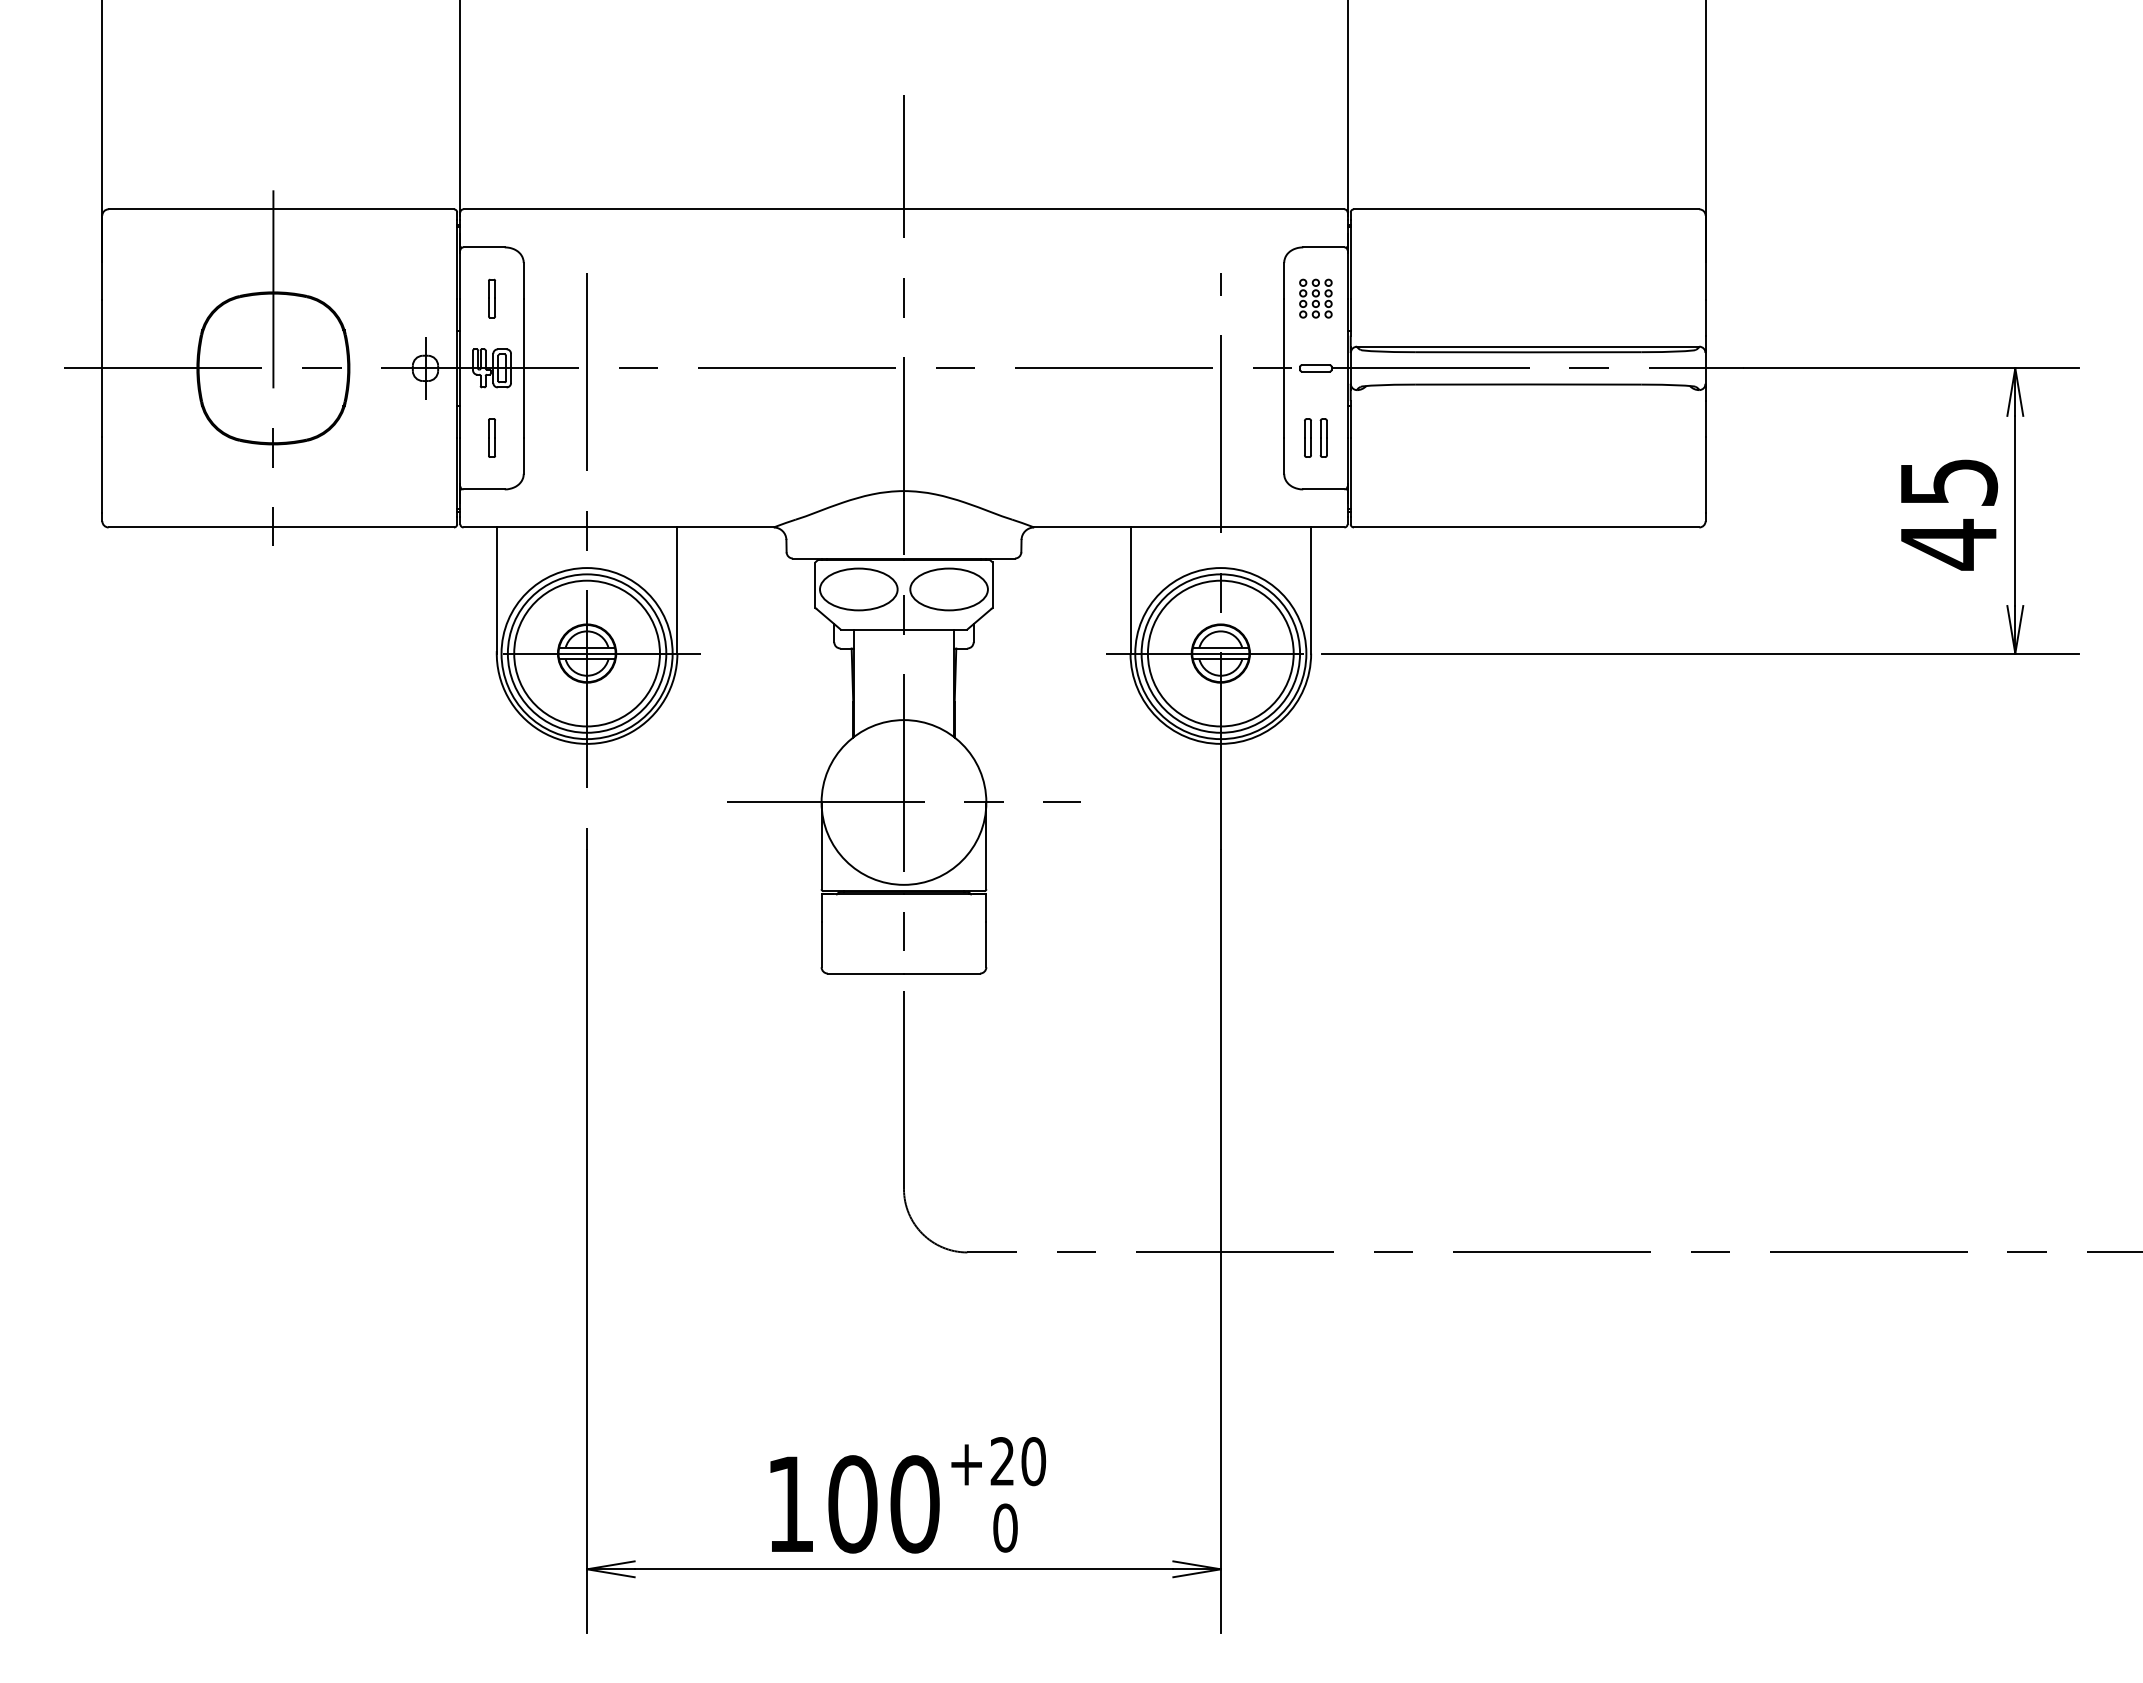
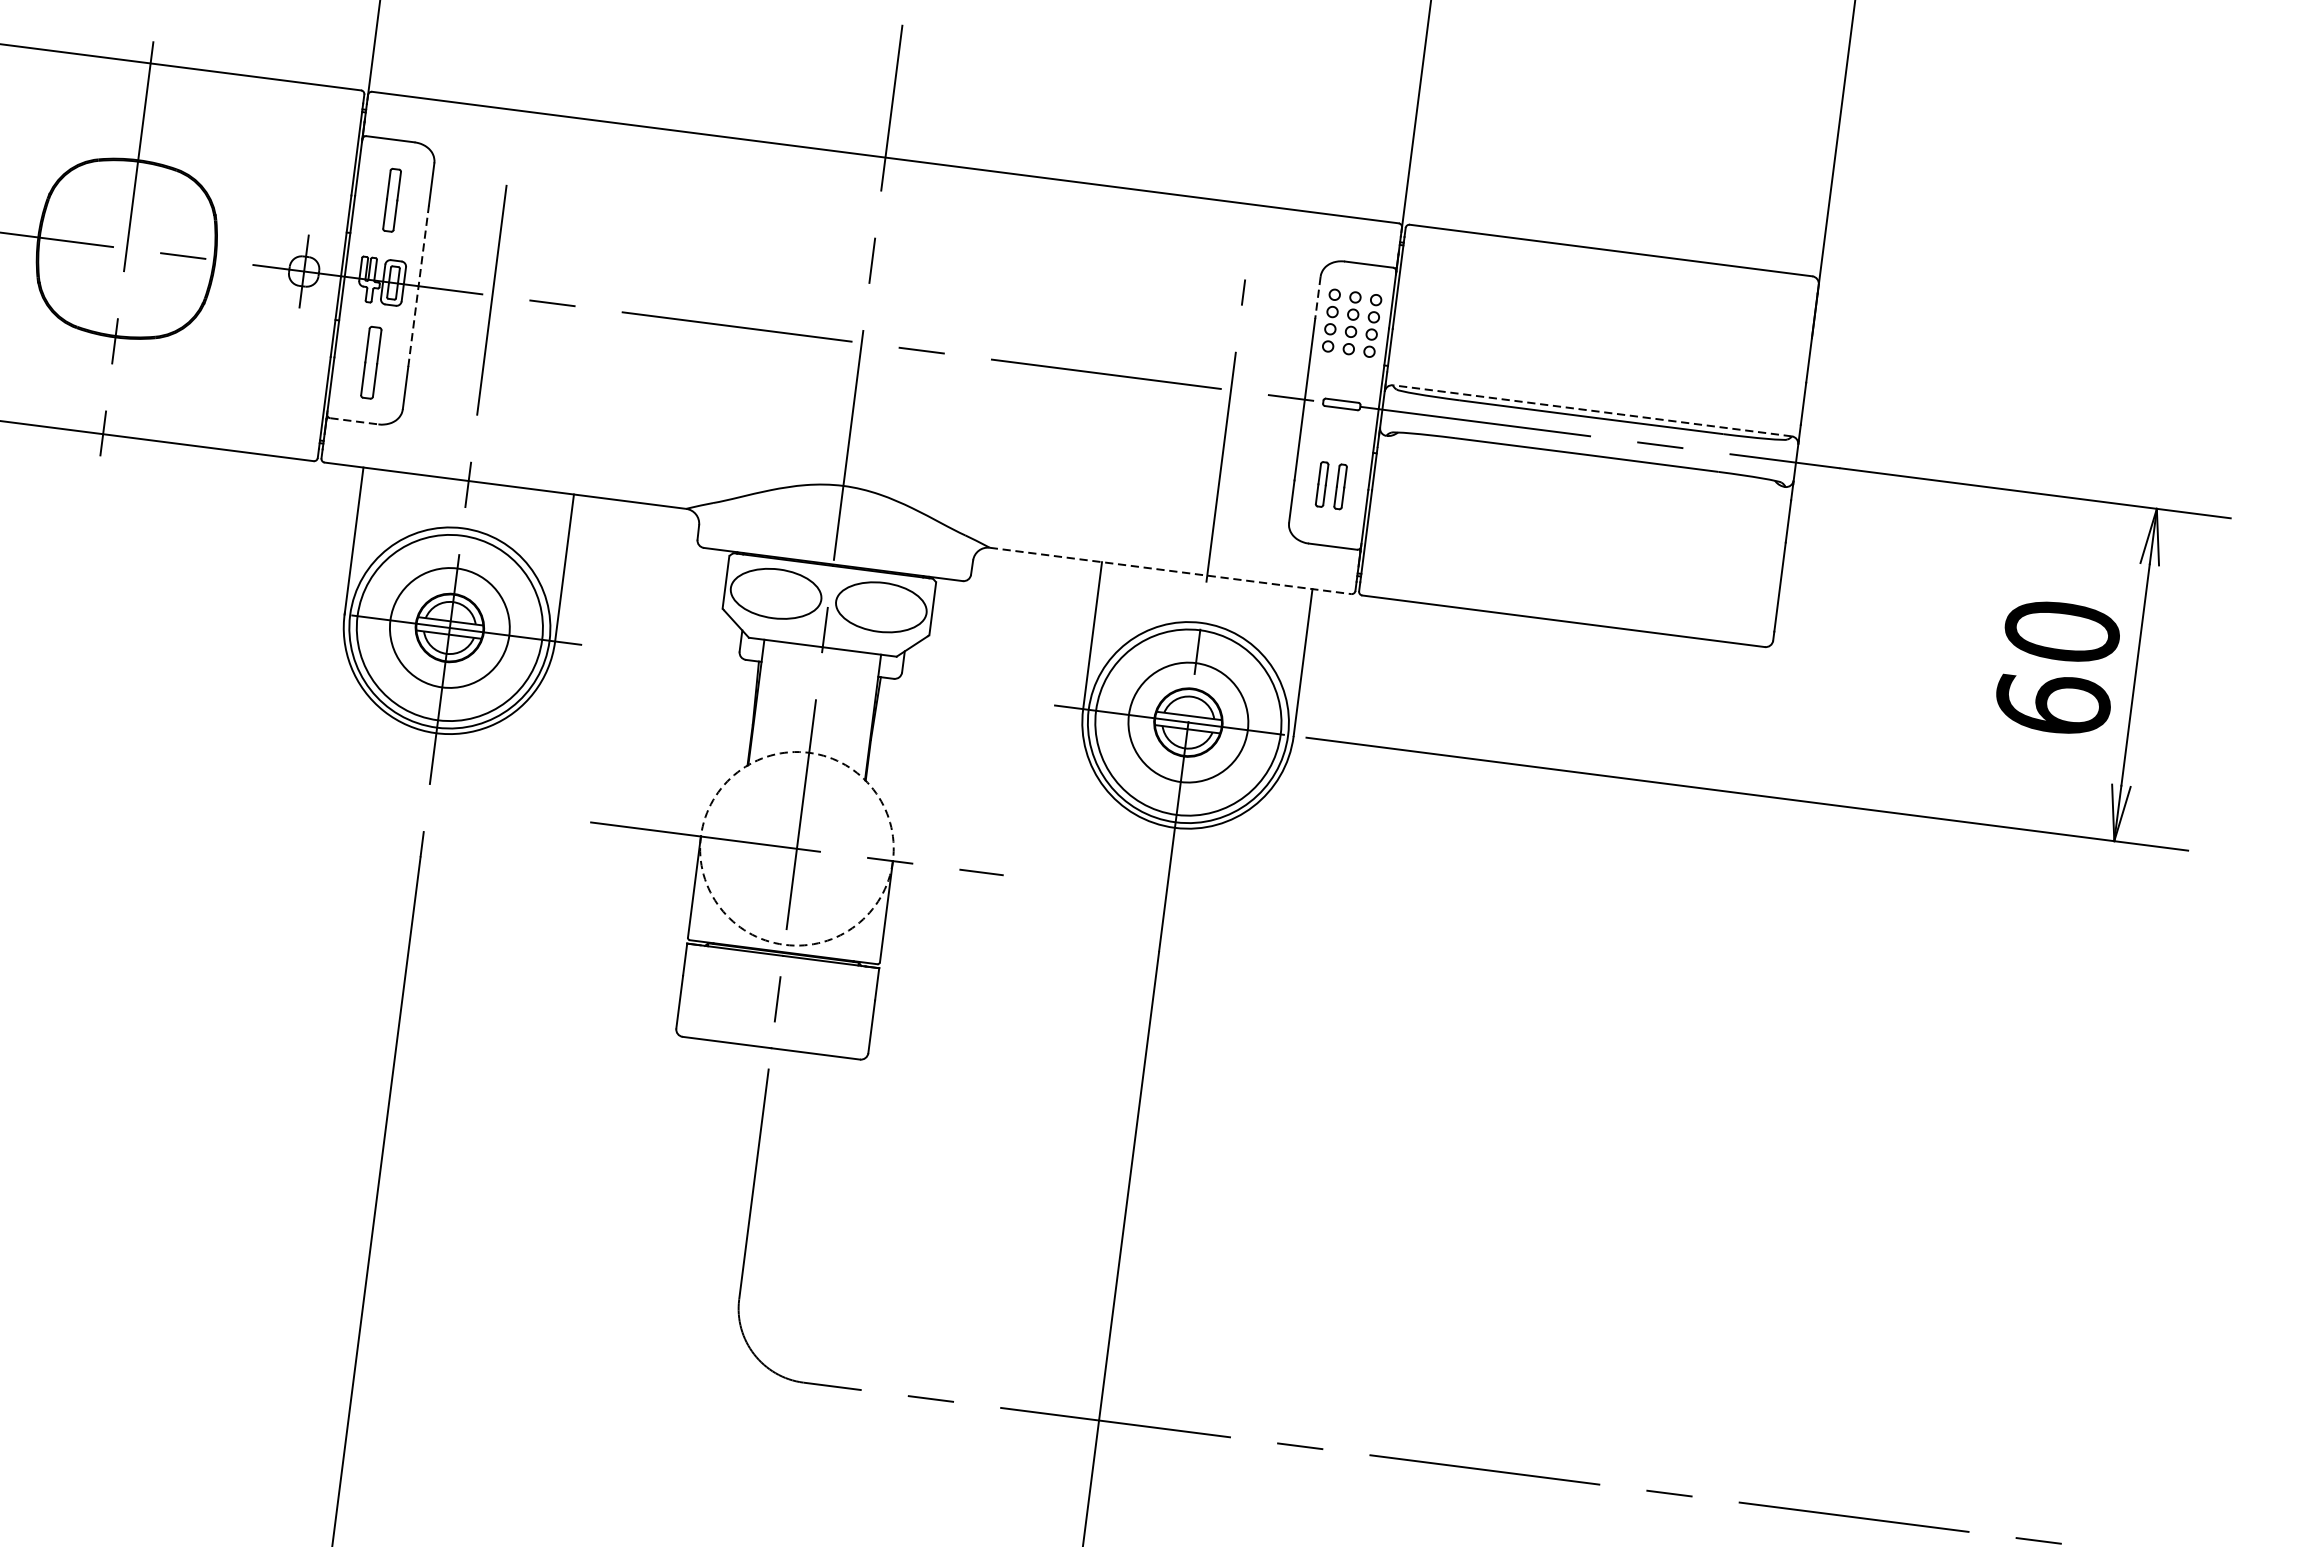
line: (1284, 281) -> (1318, 298), solid -> dashed
part: (491, 298) -> (391, 199), size x1.4
part: (1315, 298) -> (1351, 322), size x1.4
line: (1527, 346) -> (1591, 410), solid -> dashed
line: (523, 367) -> (418, 285), solid -> dashed
part: (491, 437) -> (370, 361), size x1.6
line: (484, 489) -> (354, 421), solid -> dashed
text: (1948, 513) -> (2057, 667), 45 -> 60
line: (1189, 527) -> (1170, 570), solid -> dashed
circle: (586, 653) -> (449, 627), size x0.7
circle: (1220, 653) -> (1188, 722), size x0.7
circle: (903, 802) -> (796, 848), solid -> dashed

